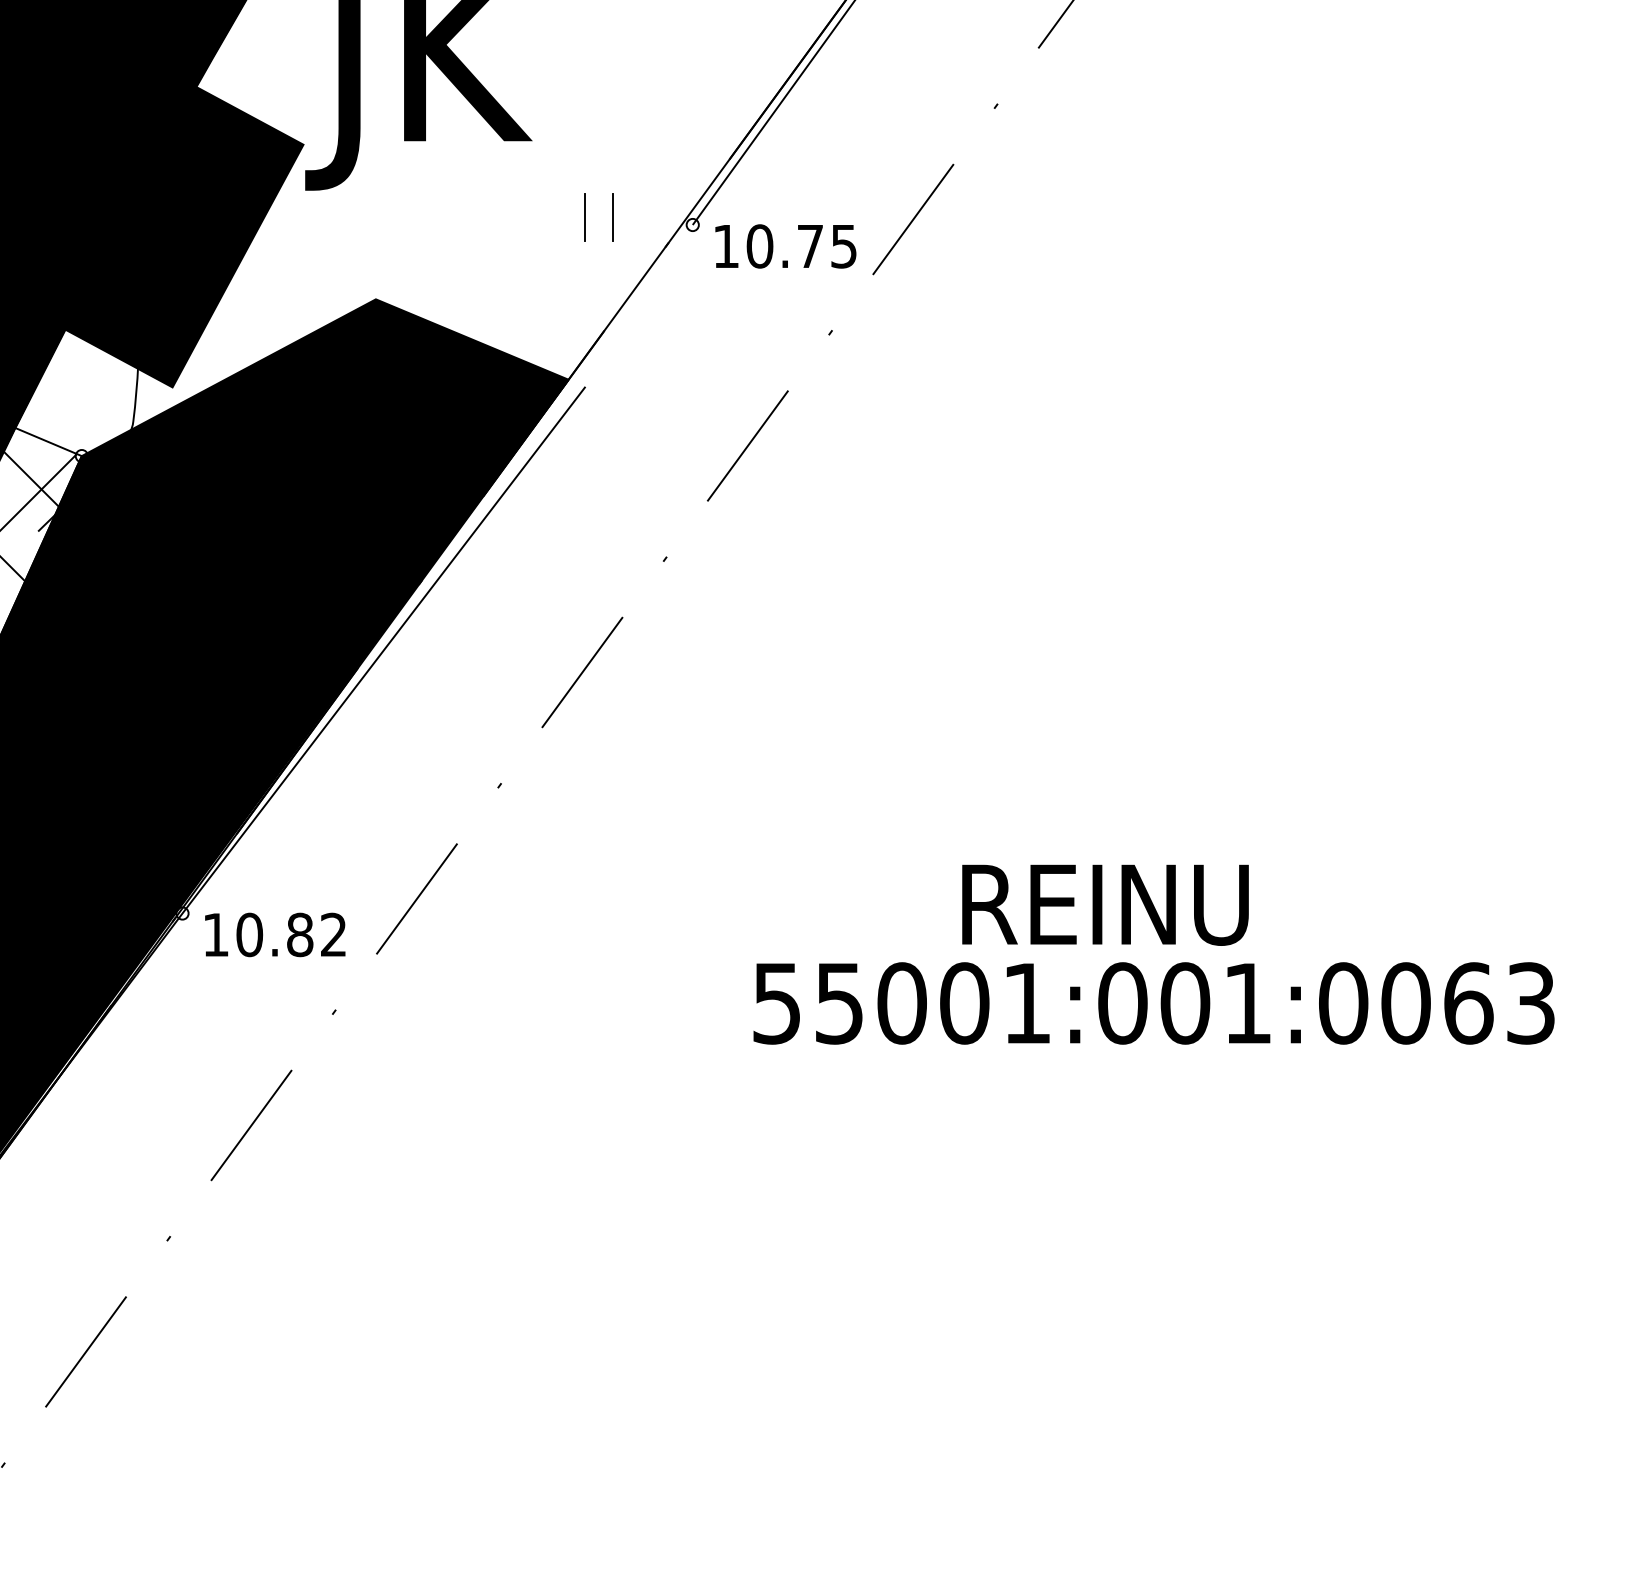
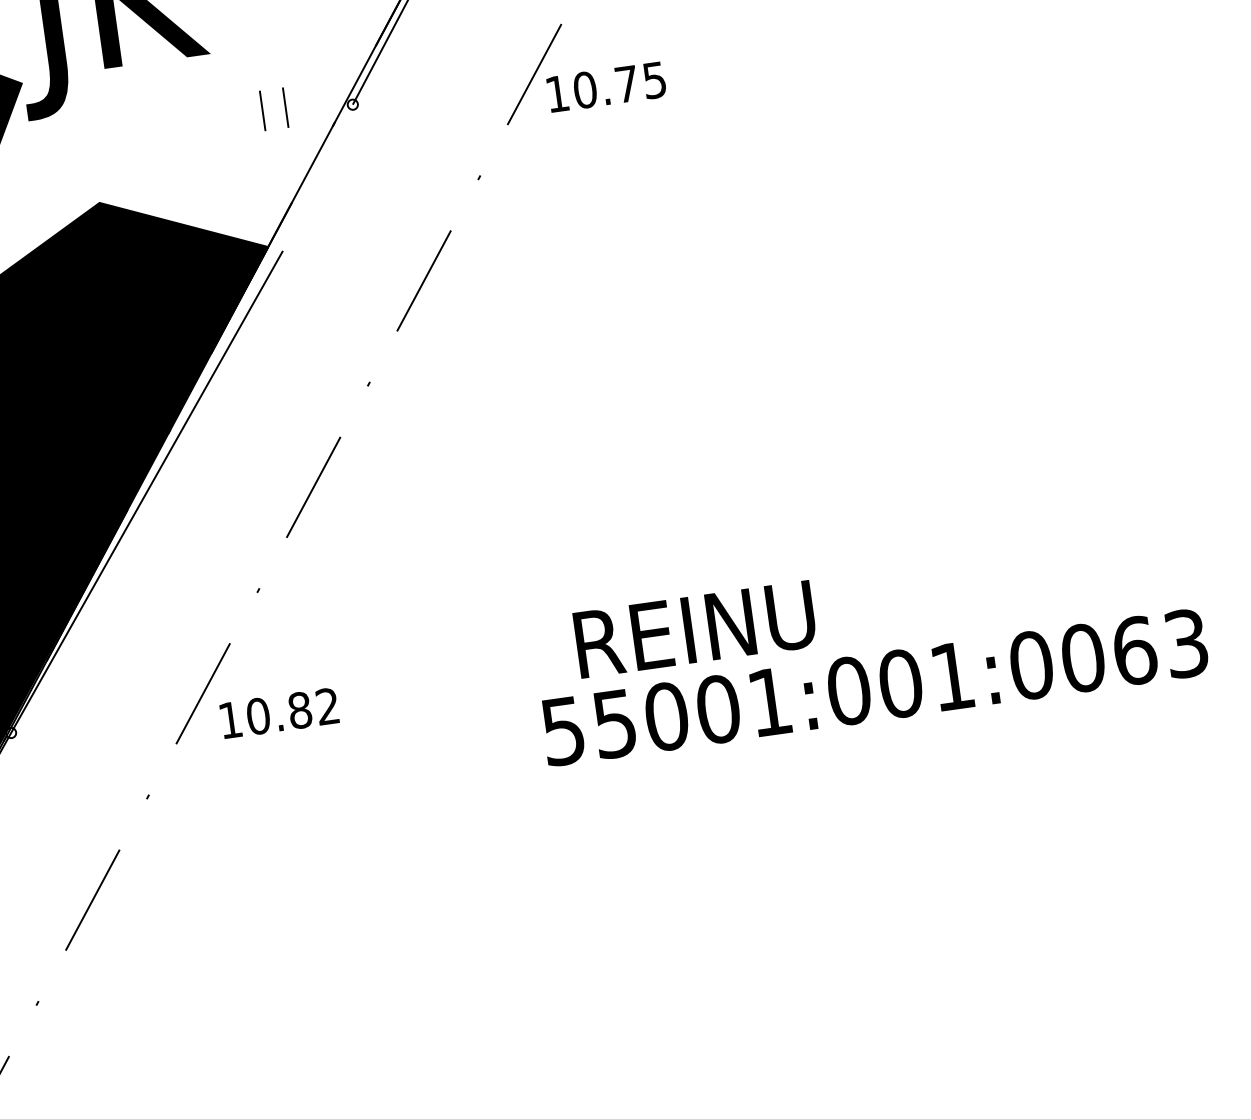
text: (785, 246) -> (606, 87), moved
text: (1105, 904) -> (695, 629), moved
text: (275, 934) -> (279, 712), moved
text: (1153, 1003) -> (874, 687), moved

